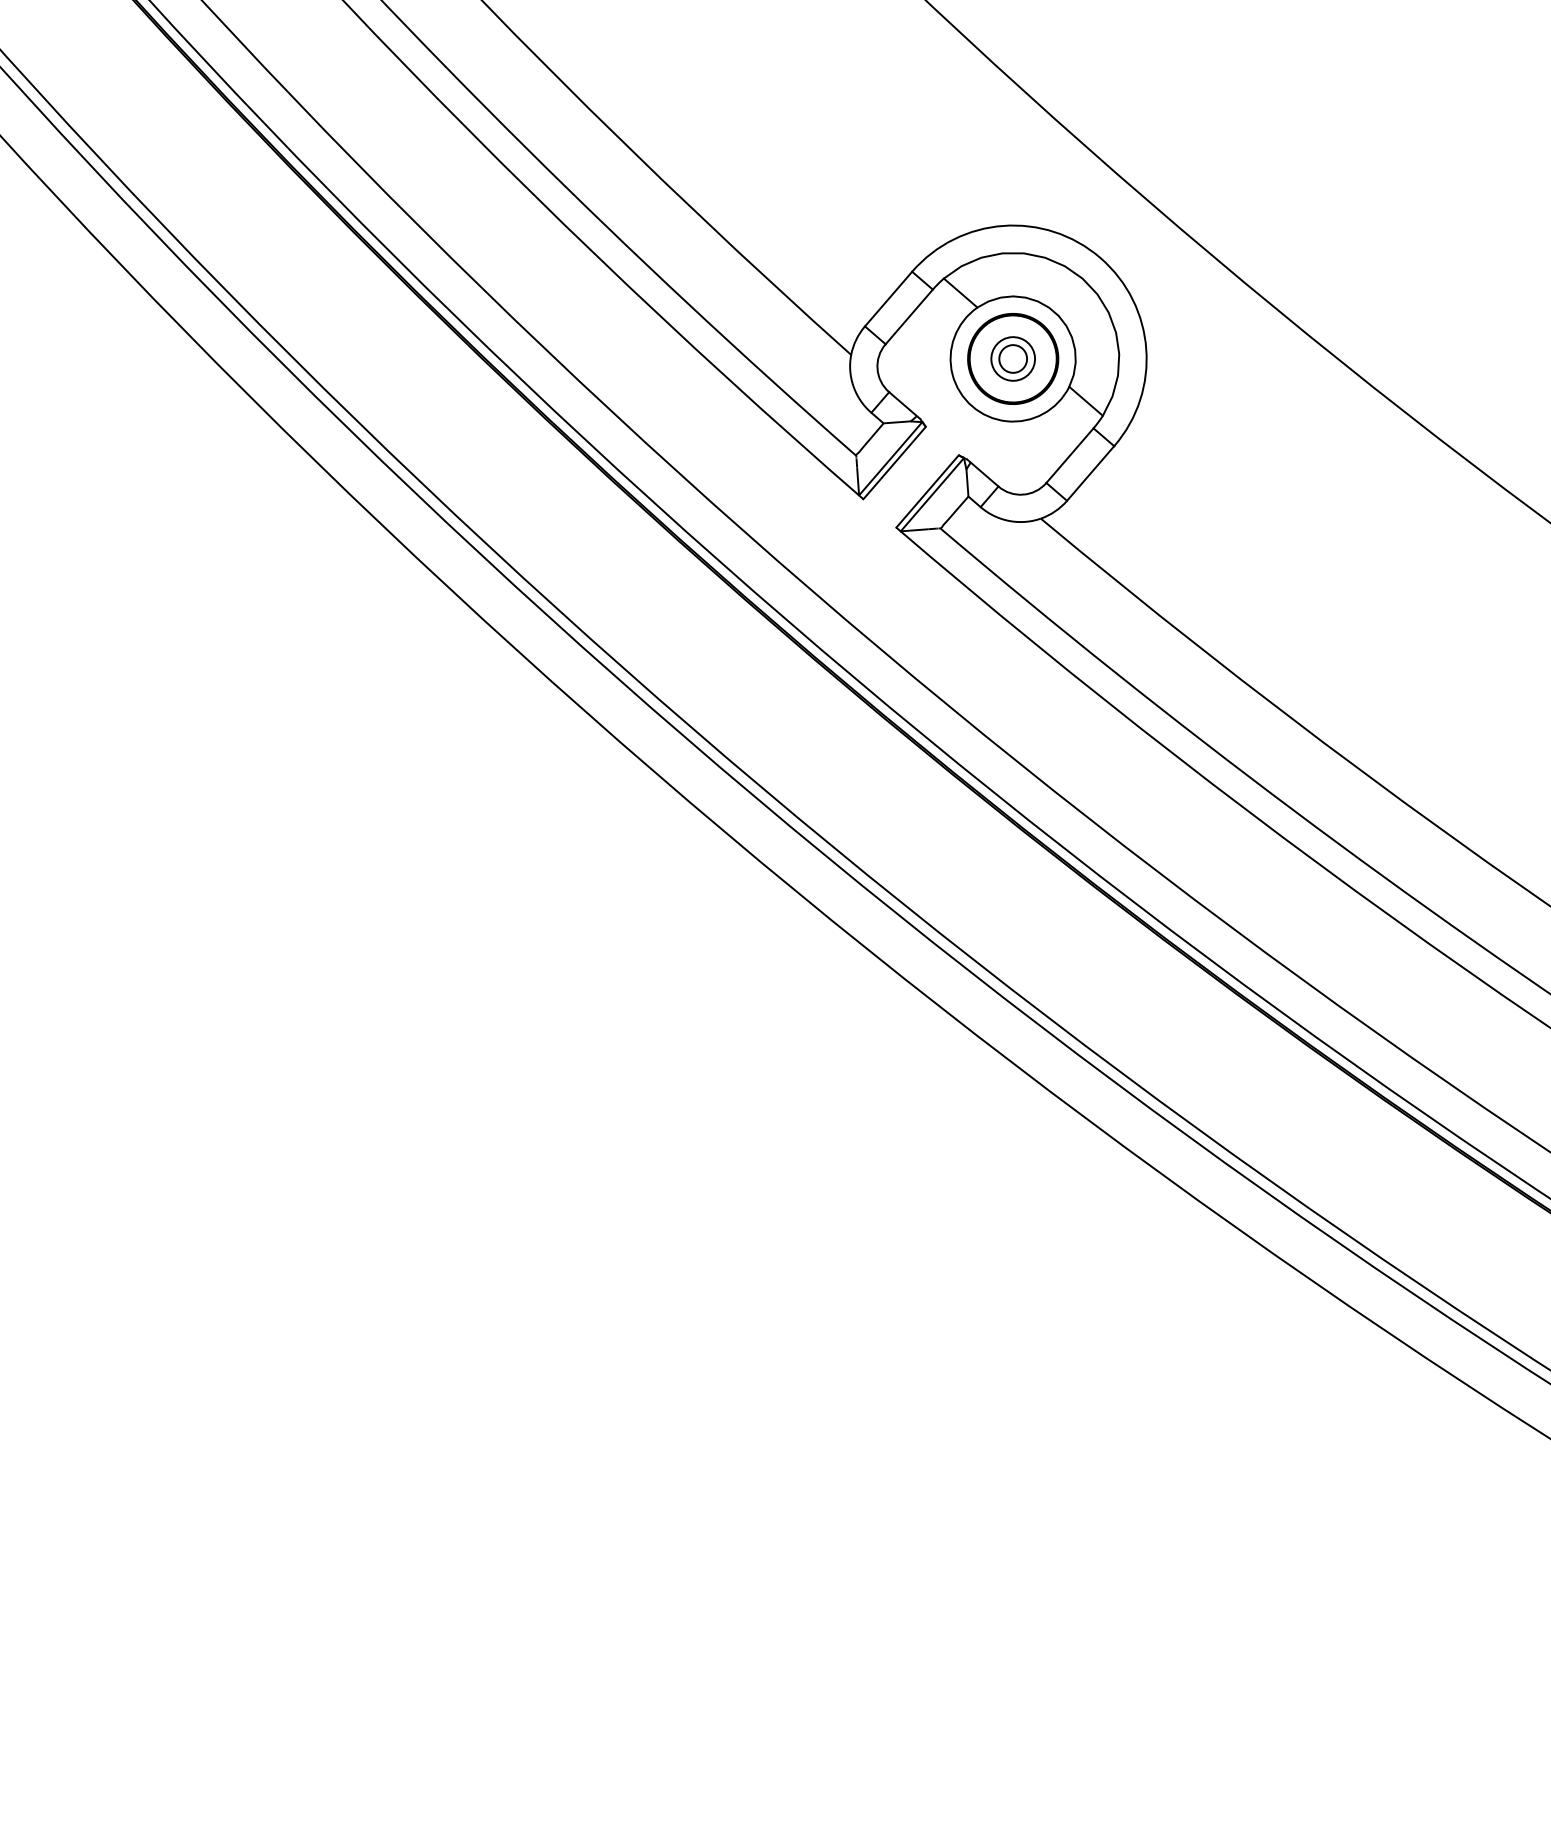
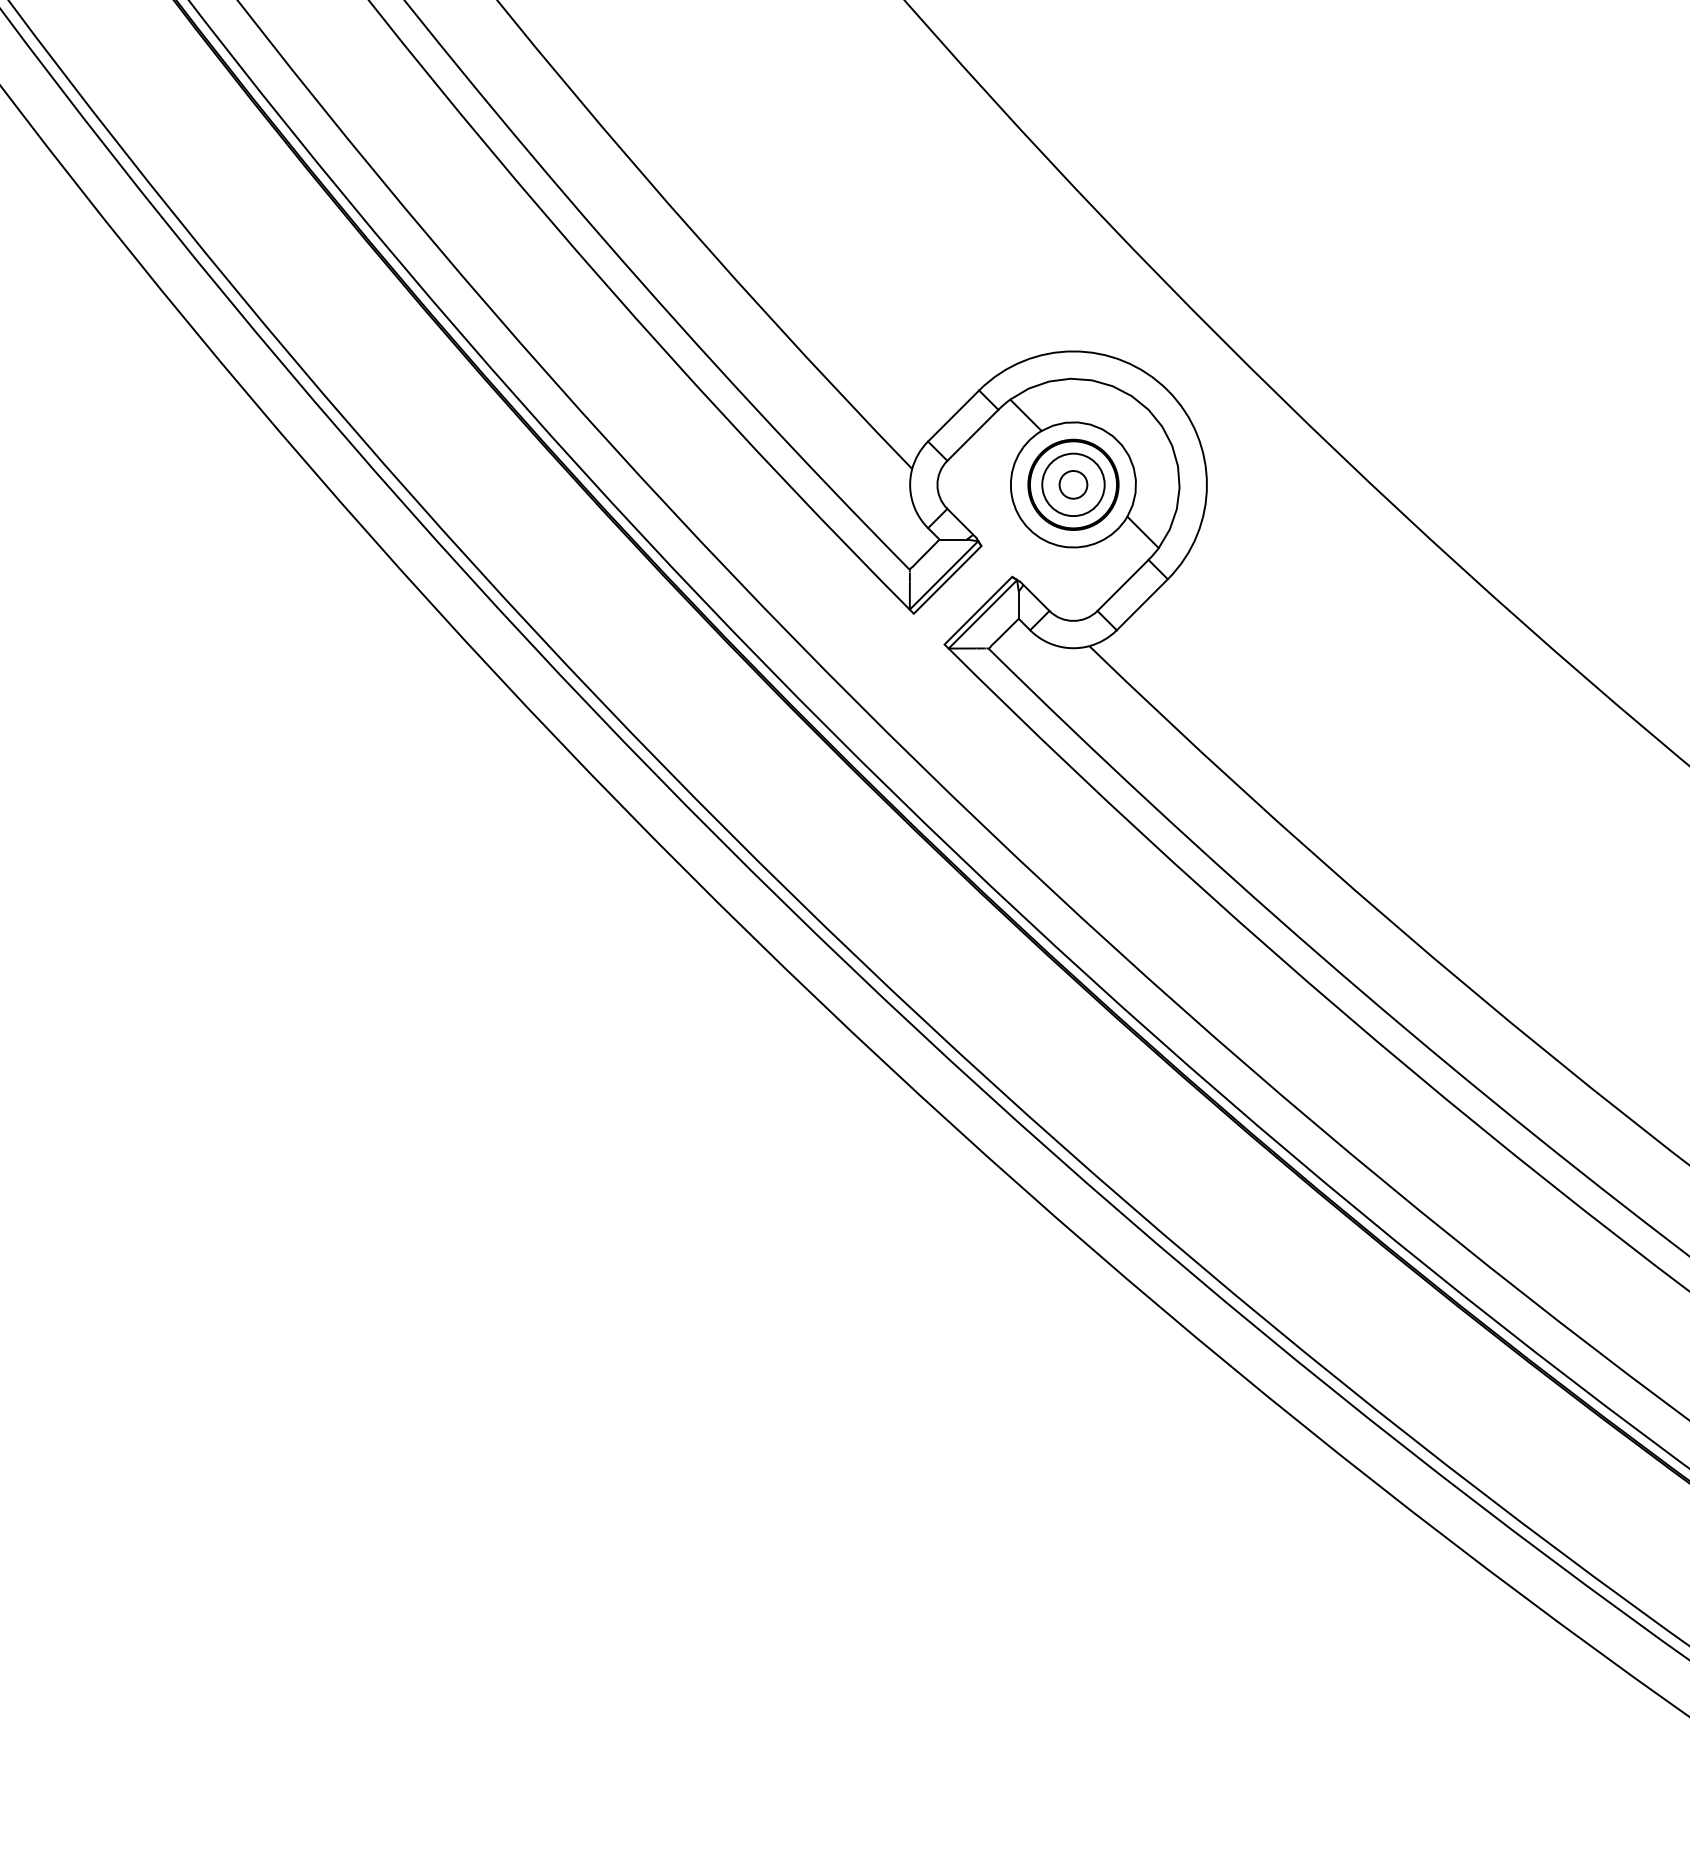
circle: (1013, 358) -> (1073, 484), size x1.43

